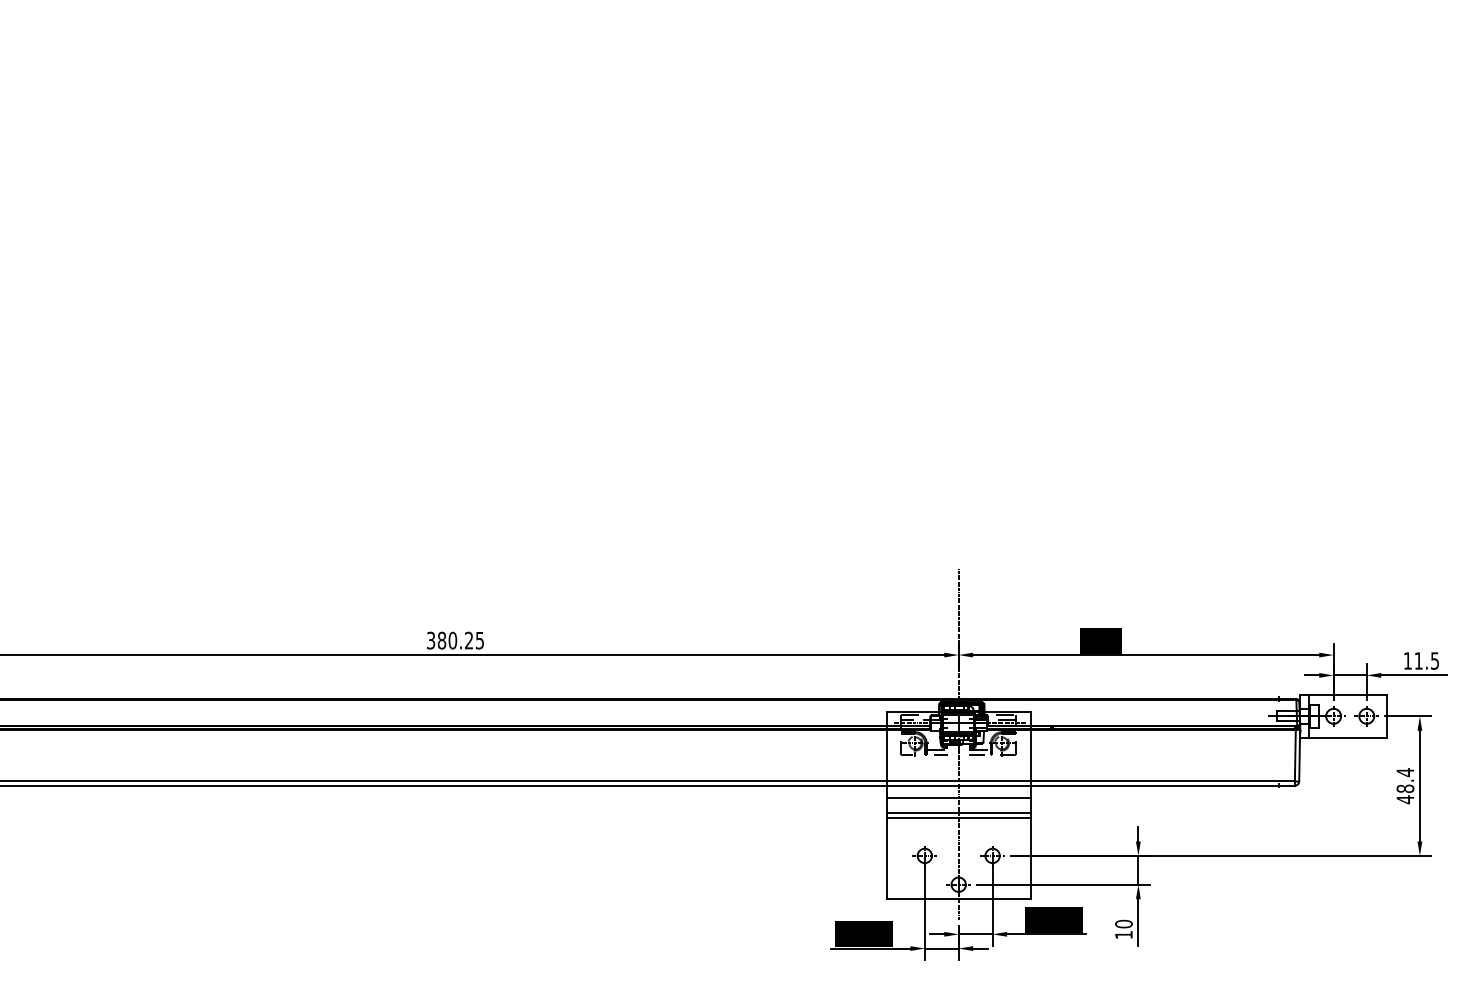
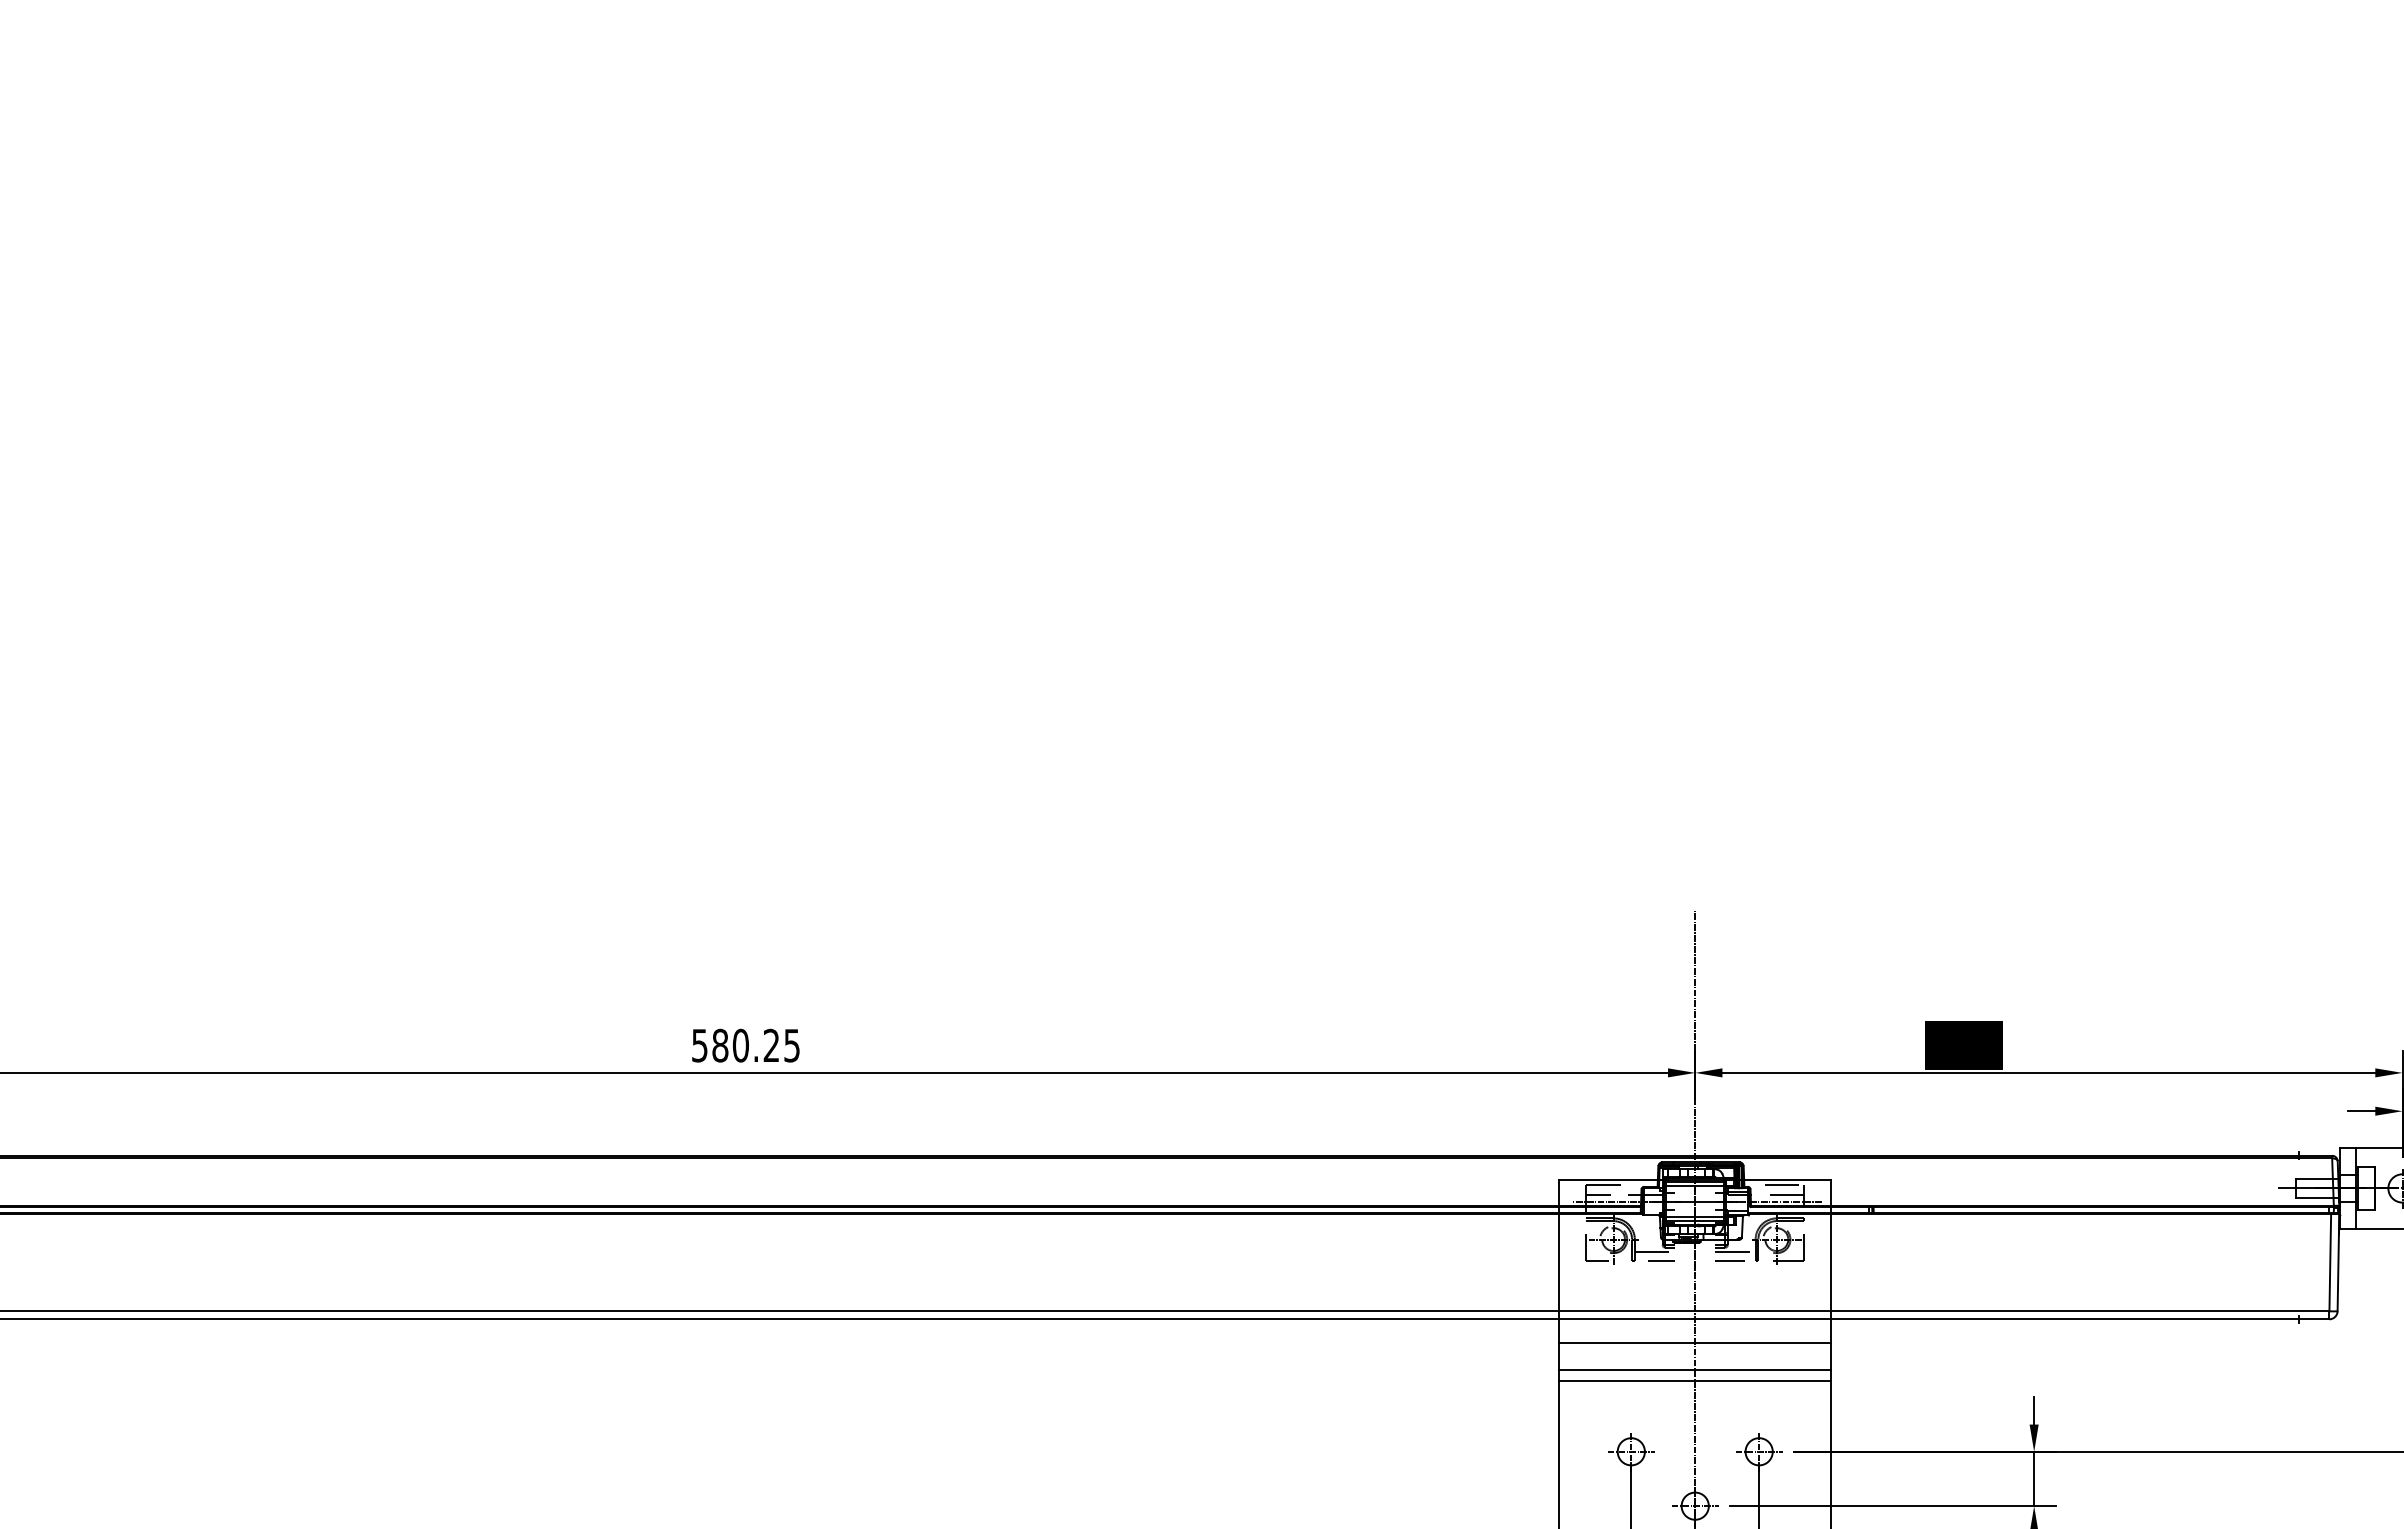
text: (431, 639) -> (700, 1043), 380.25 -> 580.25

